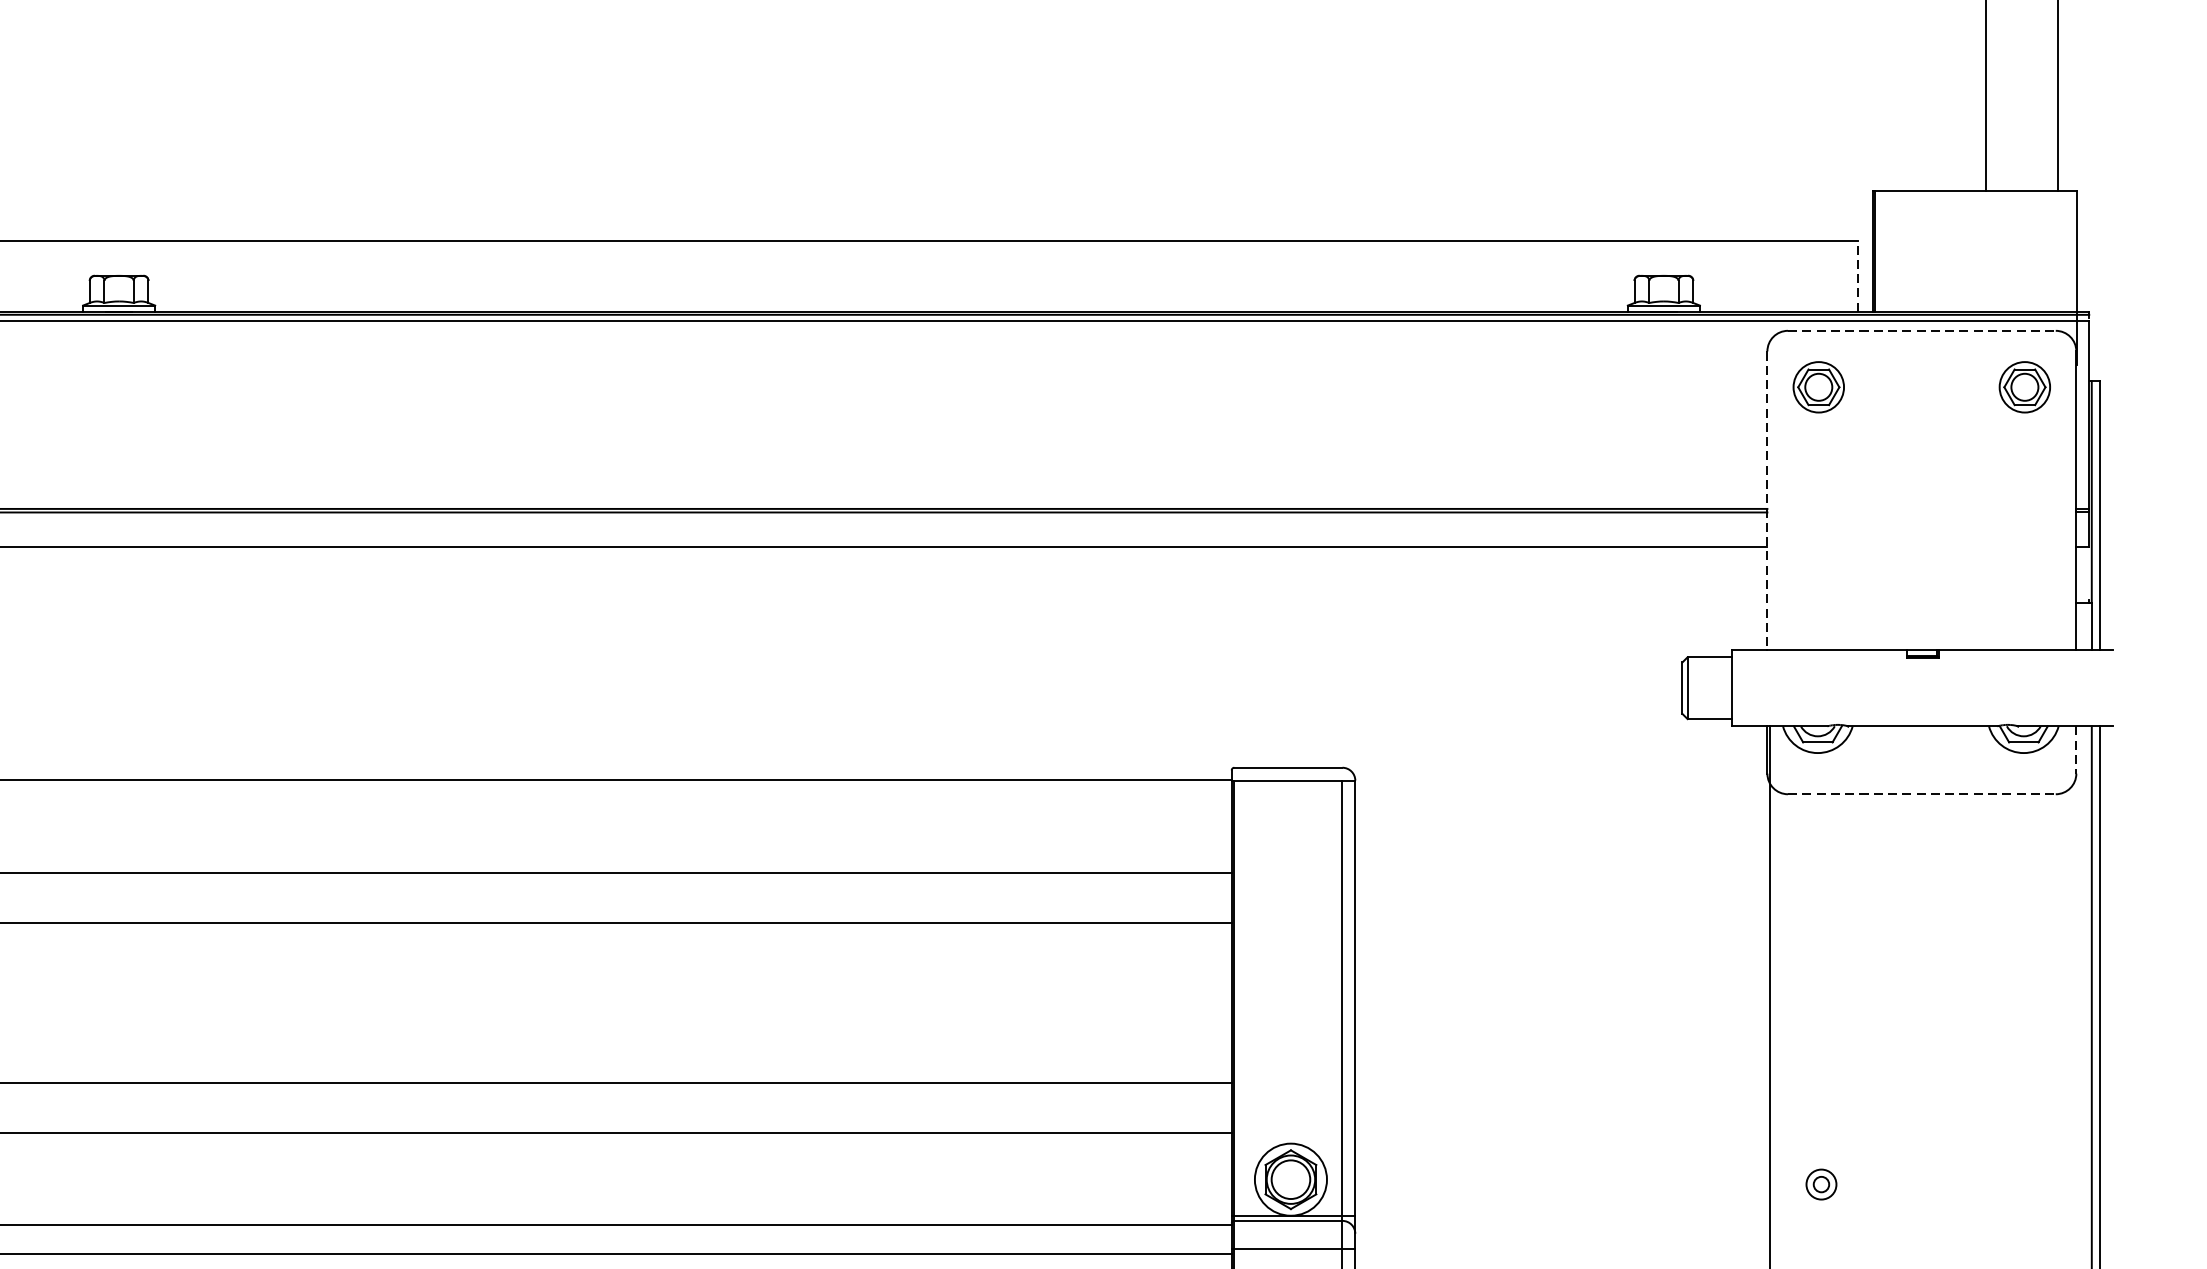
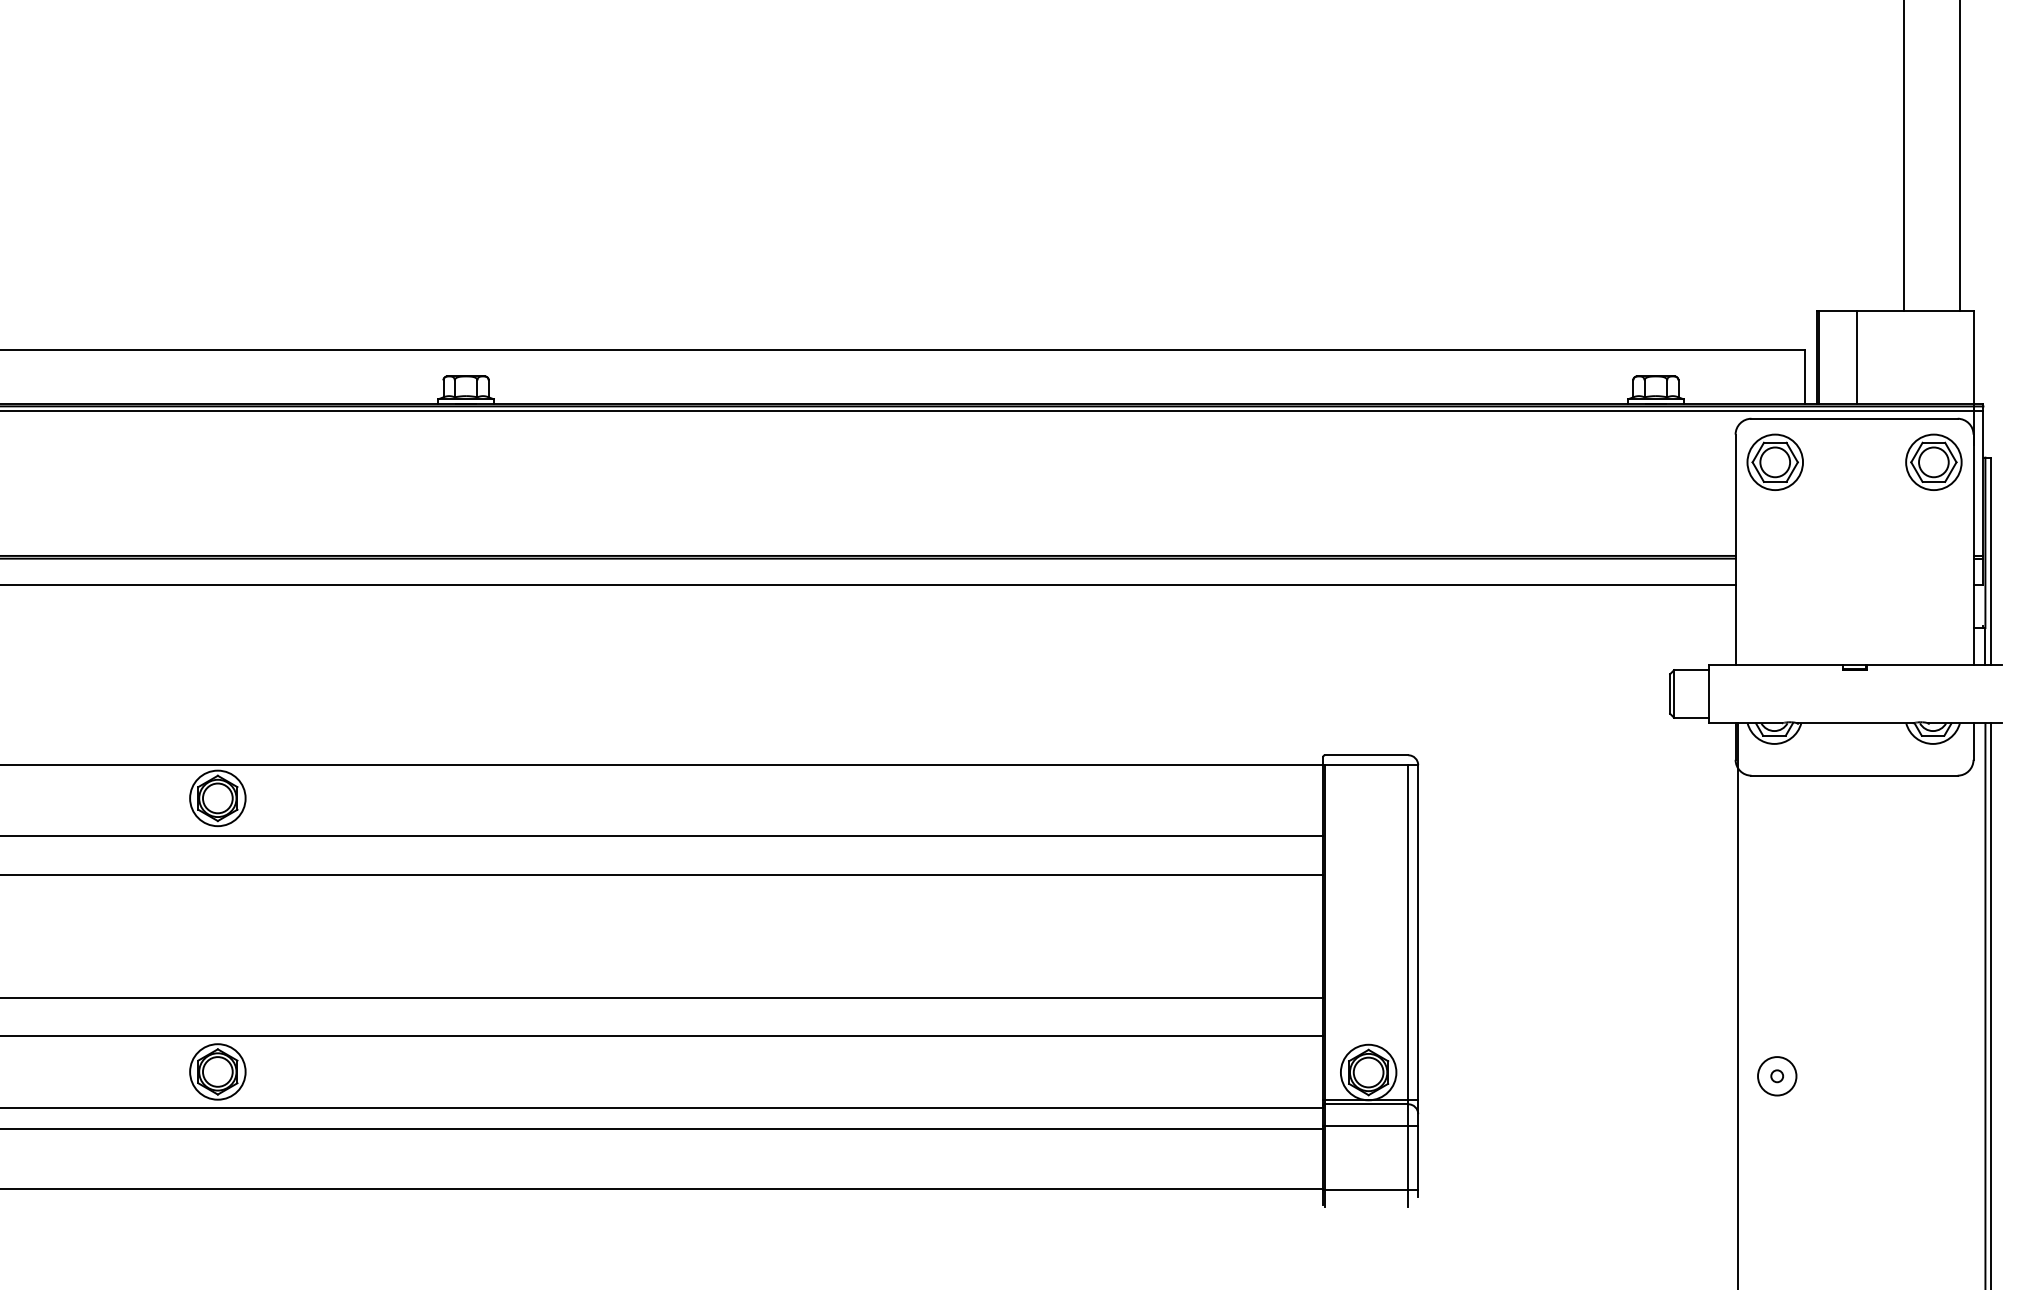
line: (1924, 251) -> (1856, 357), added
line: (1858, 275) -> (1805, 376), dashed -> solid
line: (1923, 330) -> (1855, 418), dashed -> solid
part: (1817, 386) -> (1774, 461), size x1.43
part: (2024, 386) -> (1933, 461), size x1.43
line: (1767, 501) -> (1735, 550), dashed -> solid
line: (2076, 751) -> (1973, 742), dashed -> solid
line: (1923, 794) -> (1855, 775), dashed -> solid
circle: (1821, 1184) -> (1777, 1076), size x1.67

